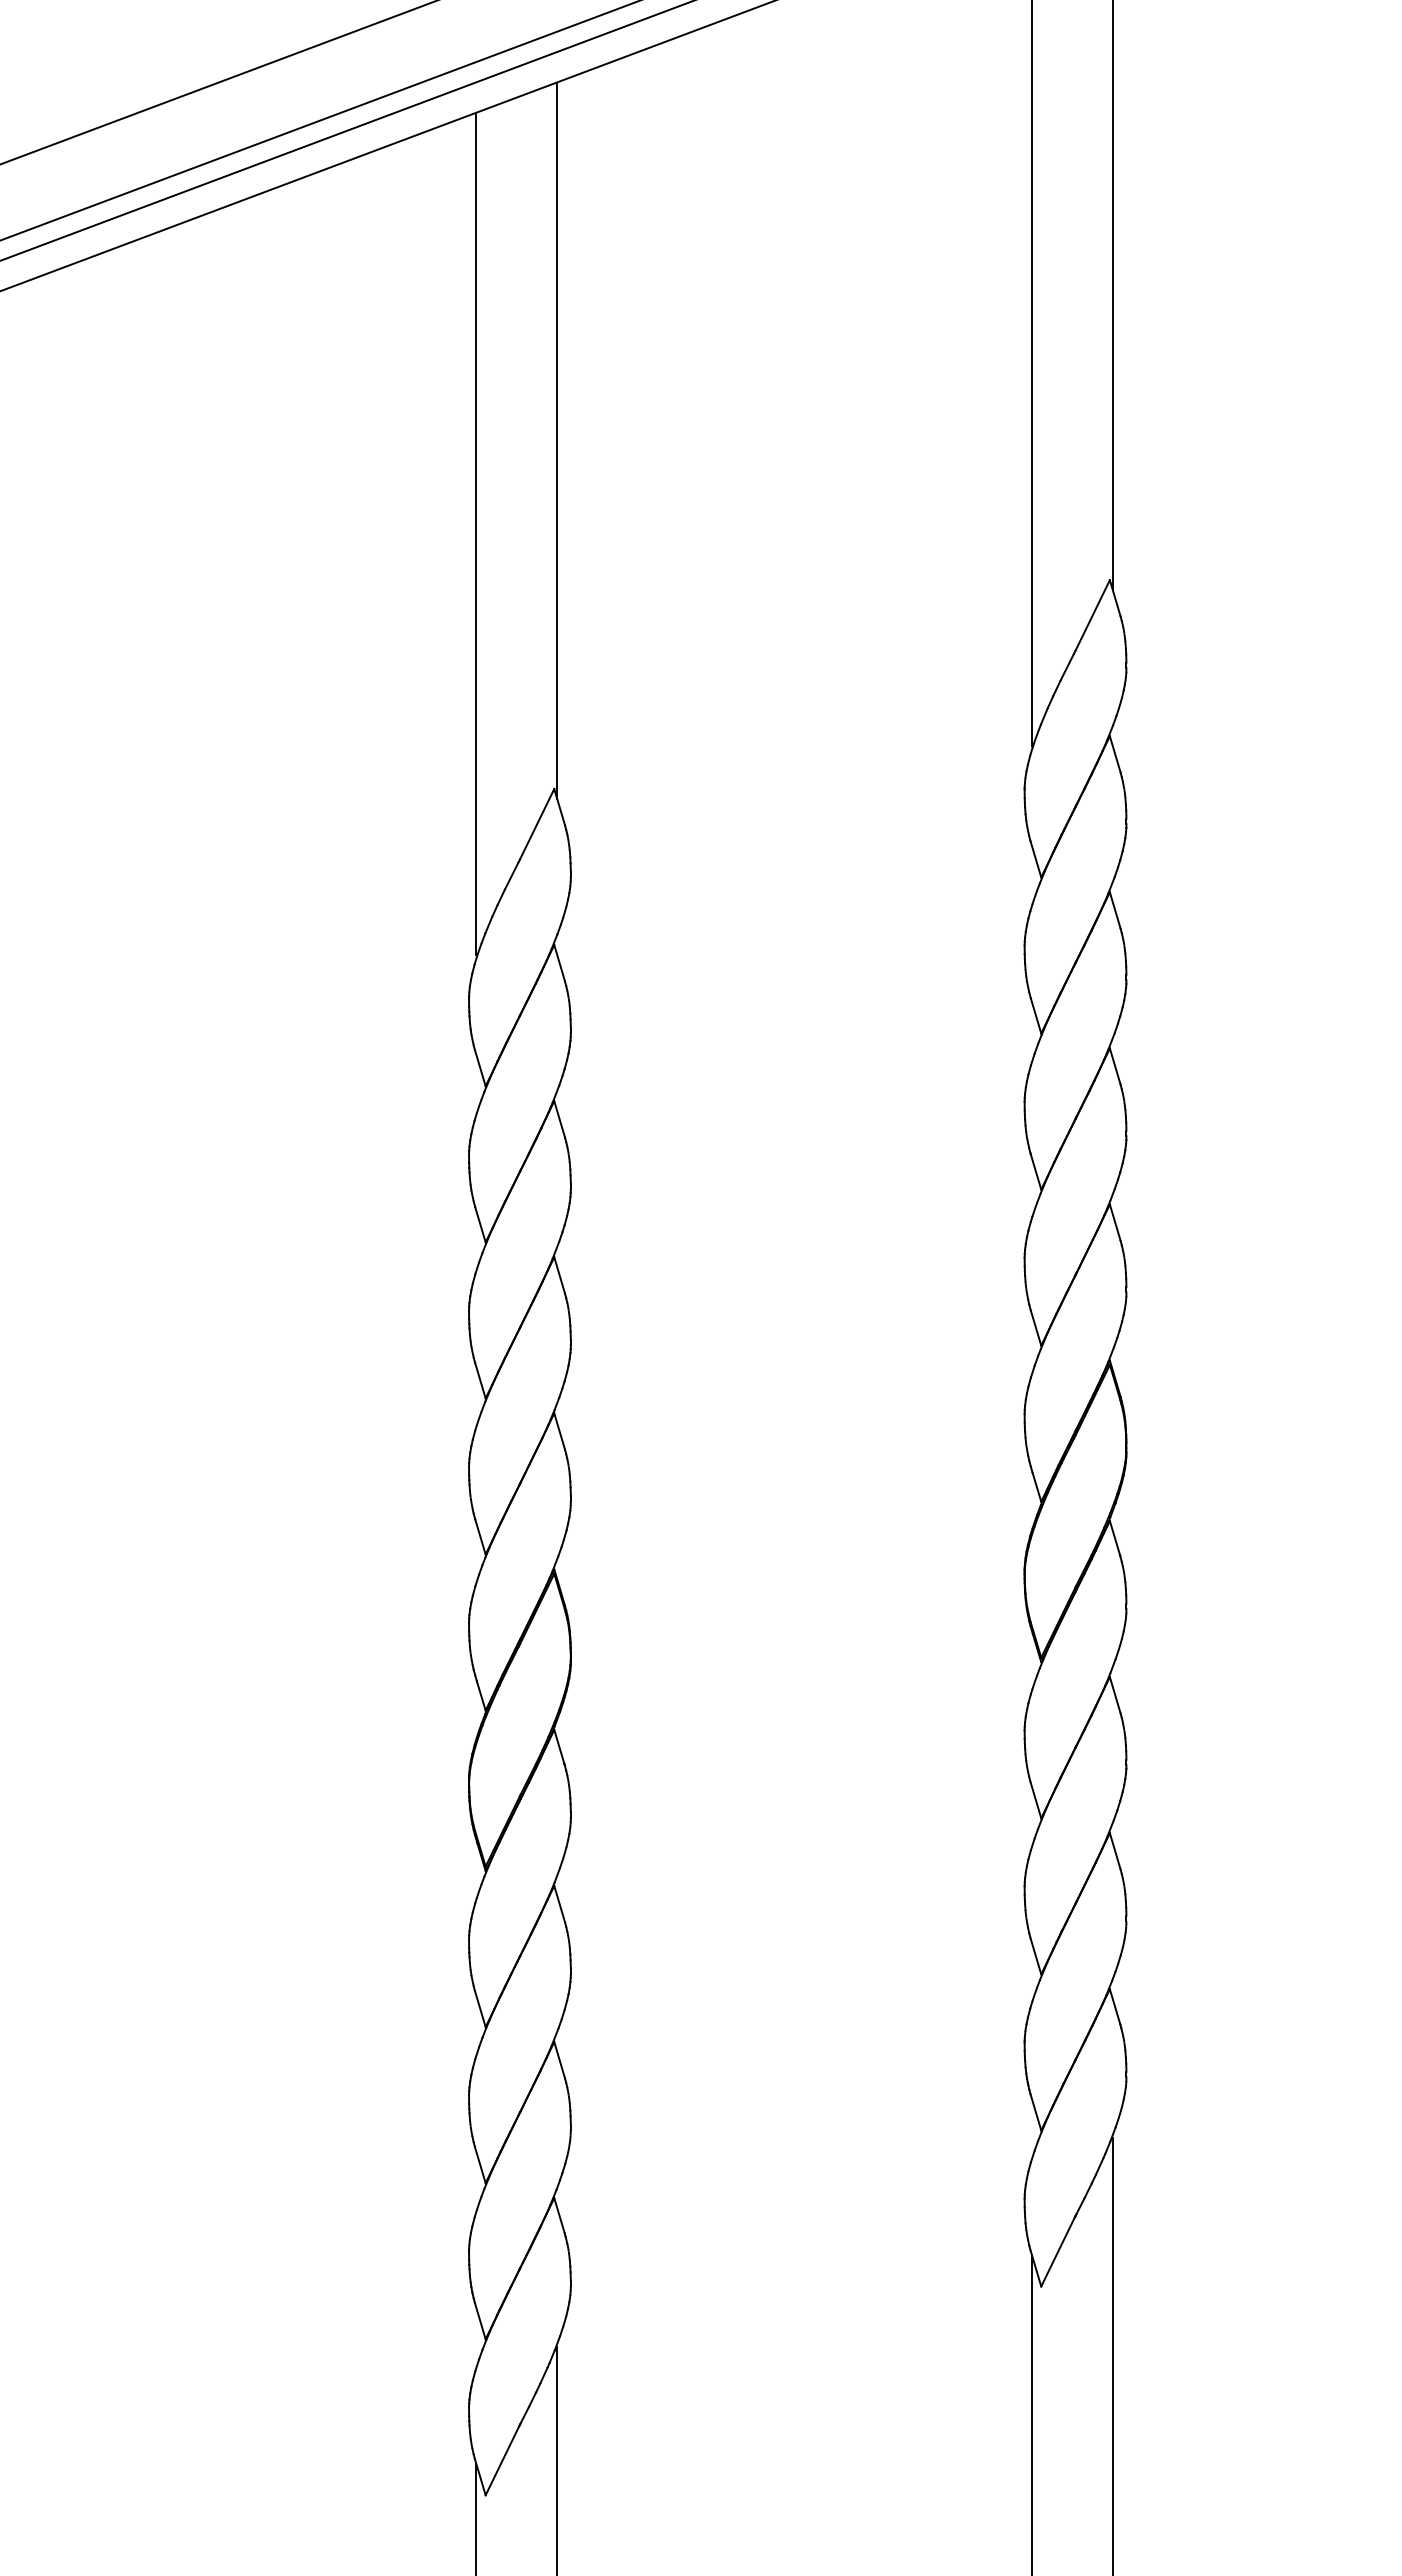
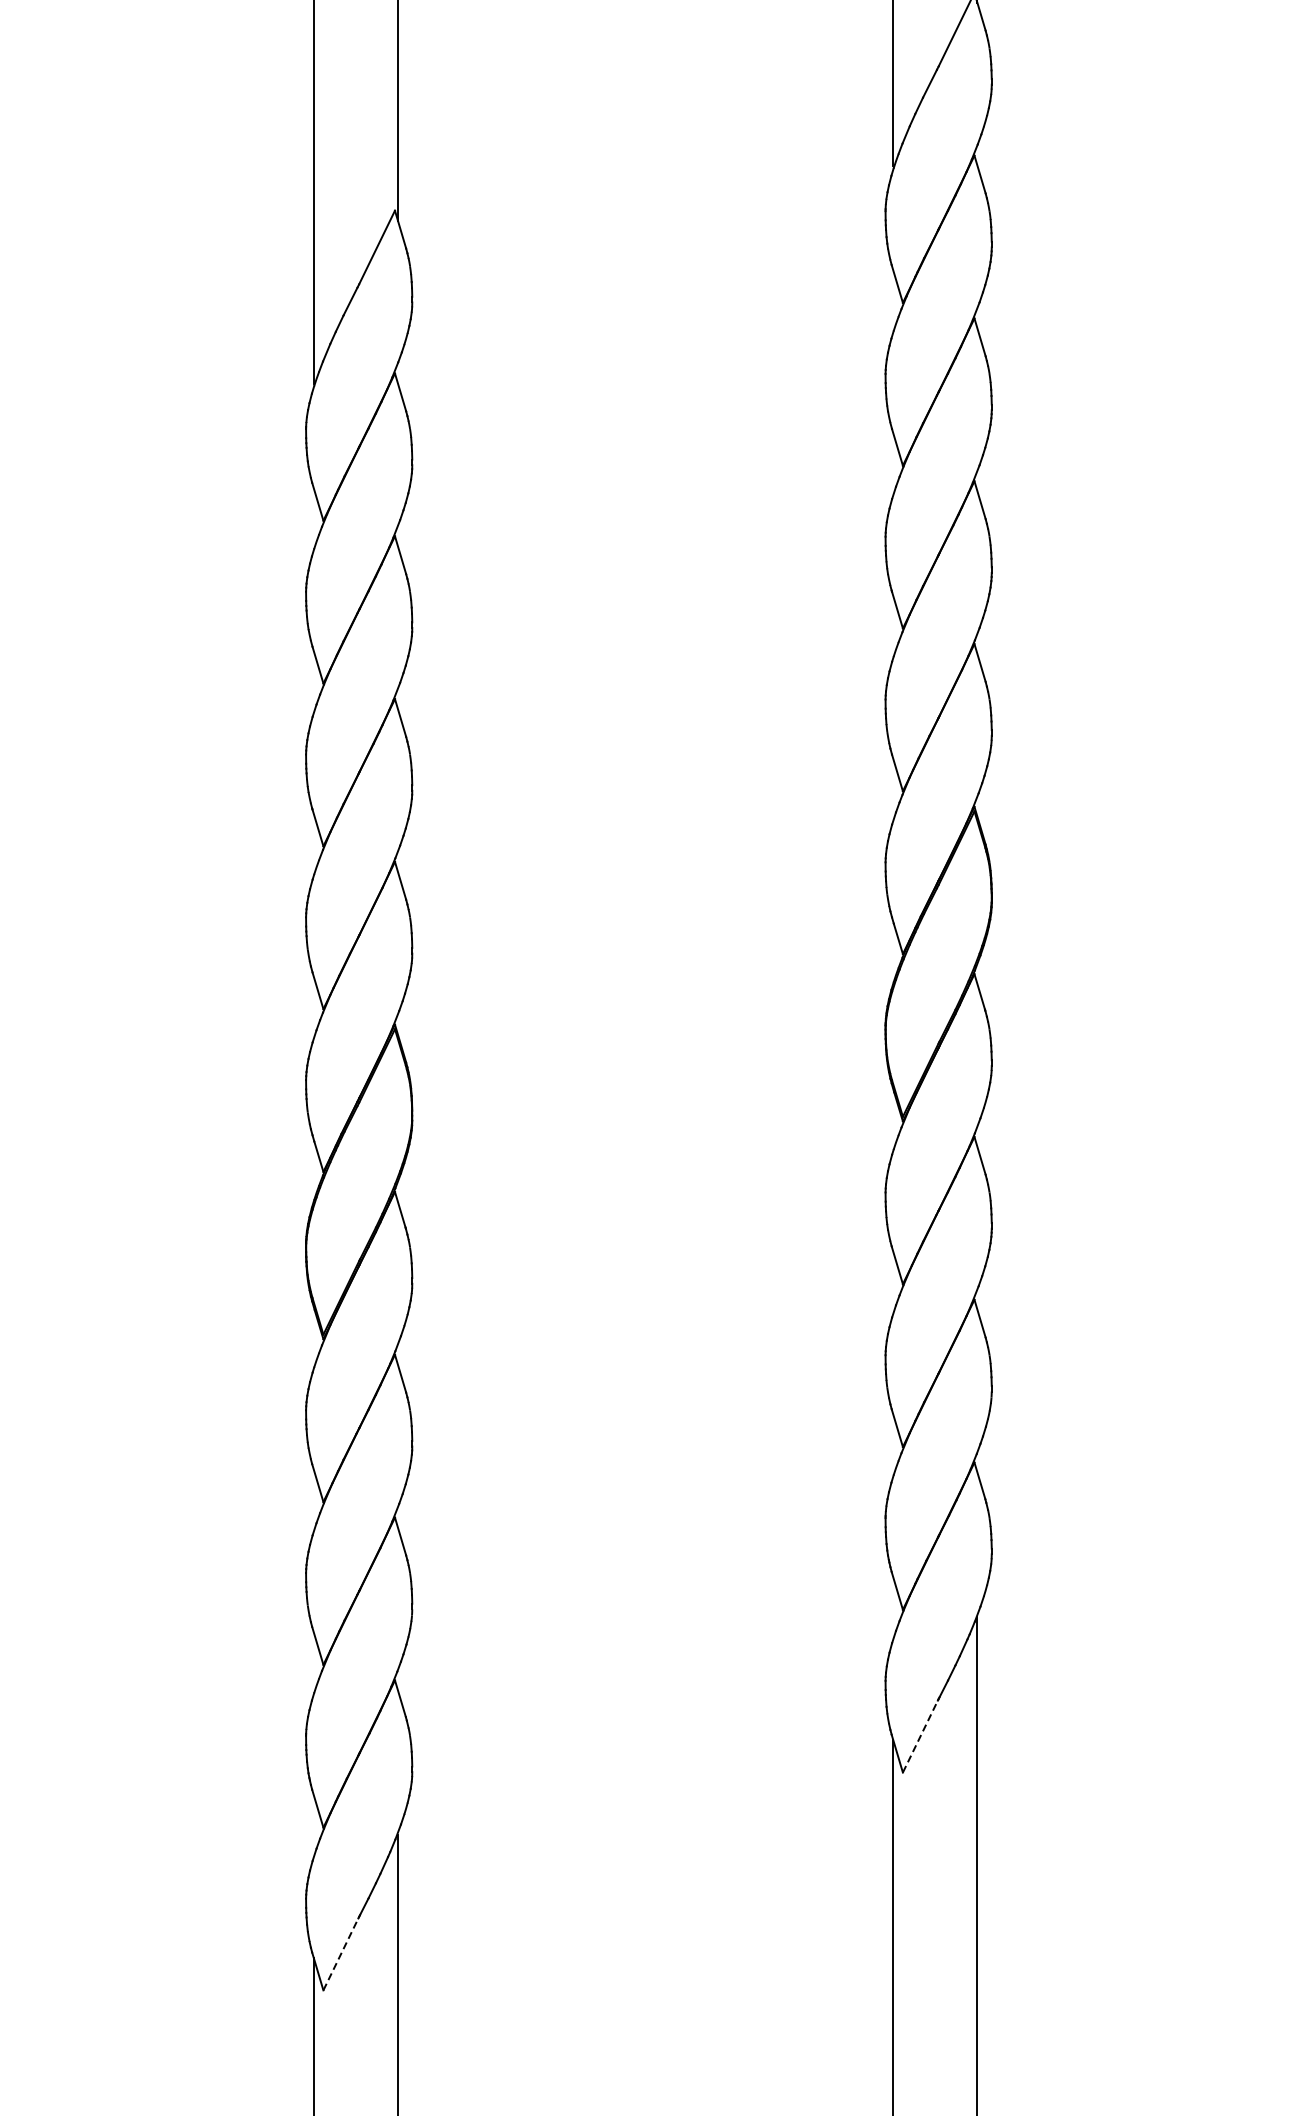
line: (1058, 2250) -> (920, 1735), solid -> dashed
line: (503, 2459) -> (342, 1953), solid -> dashed

